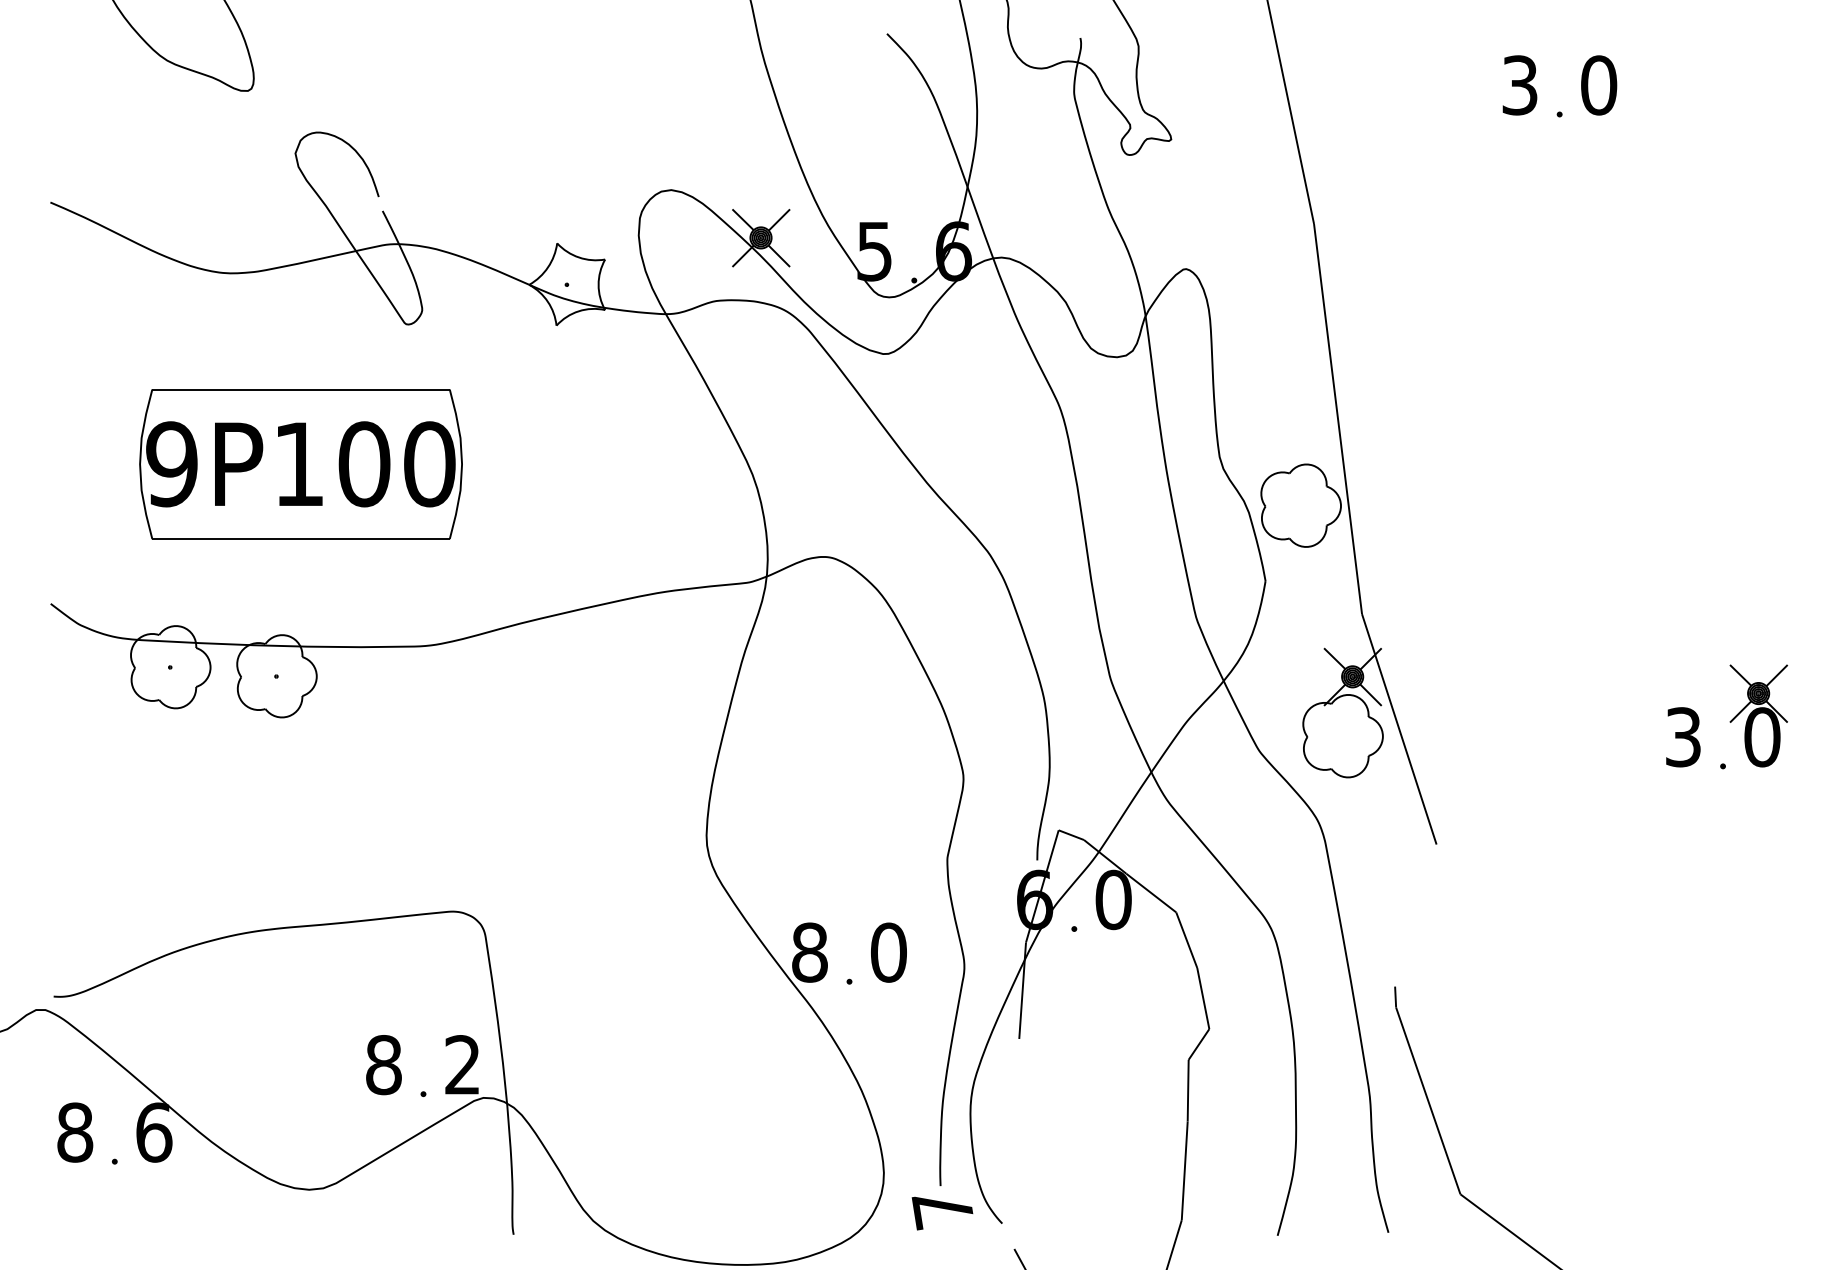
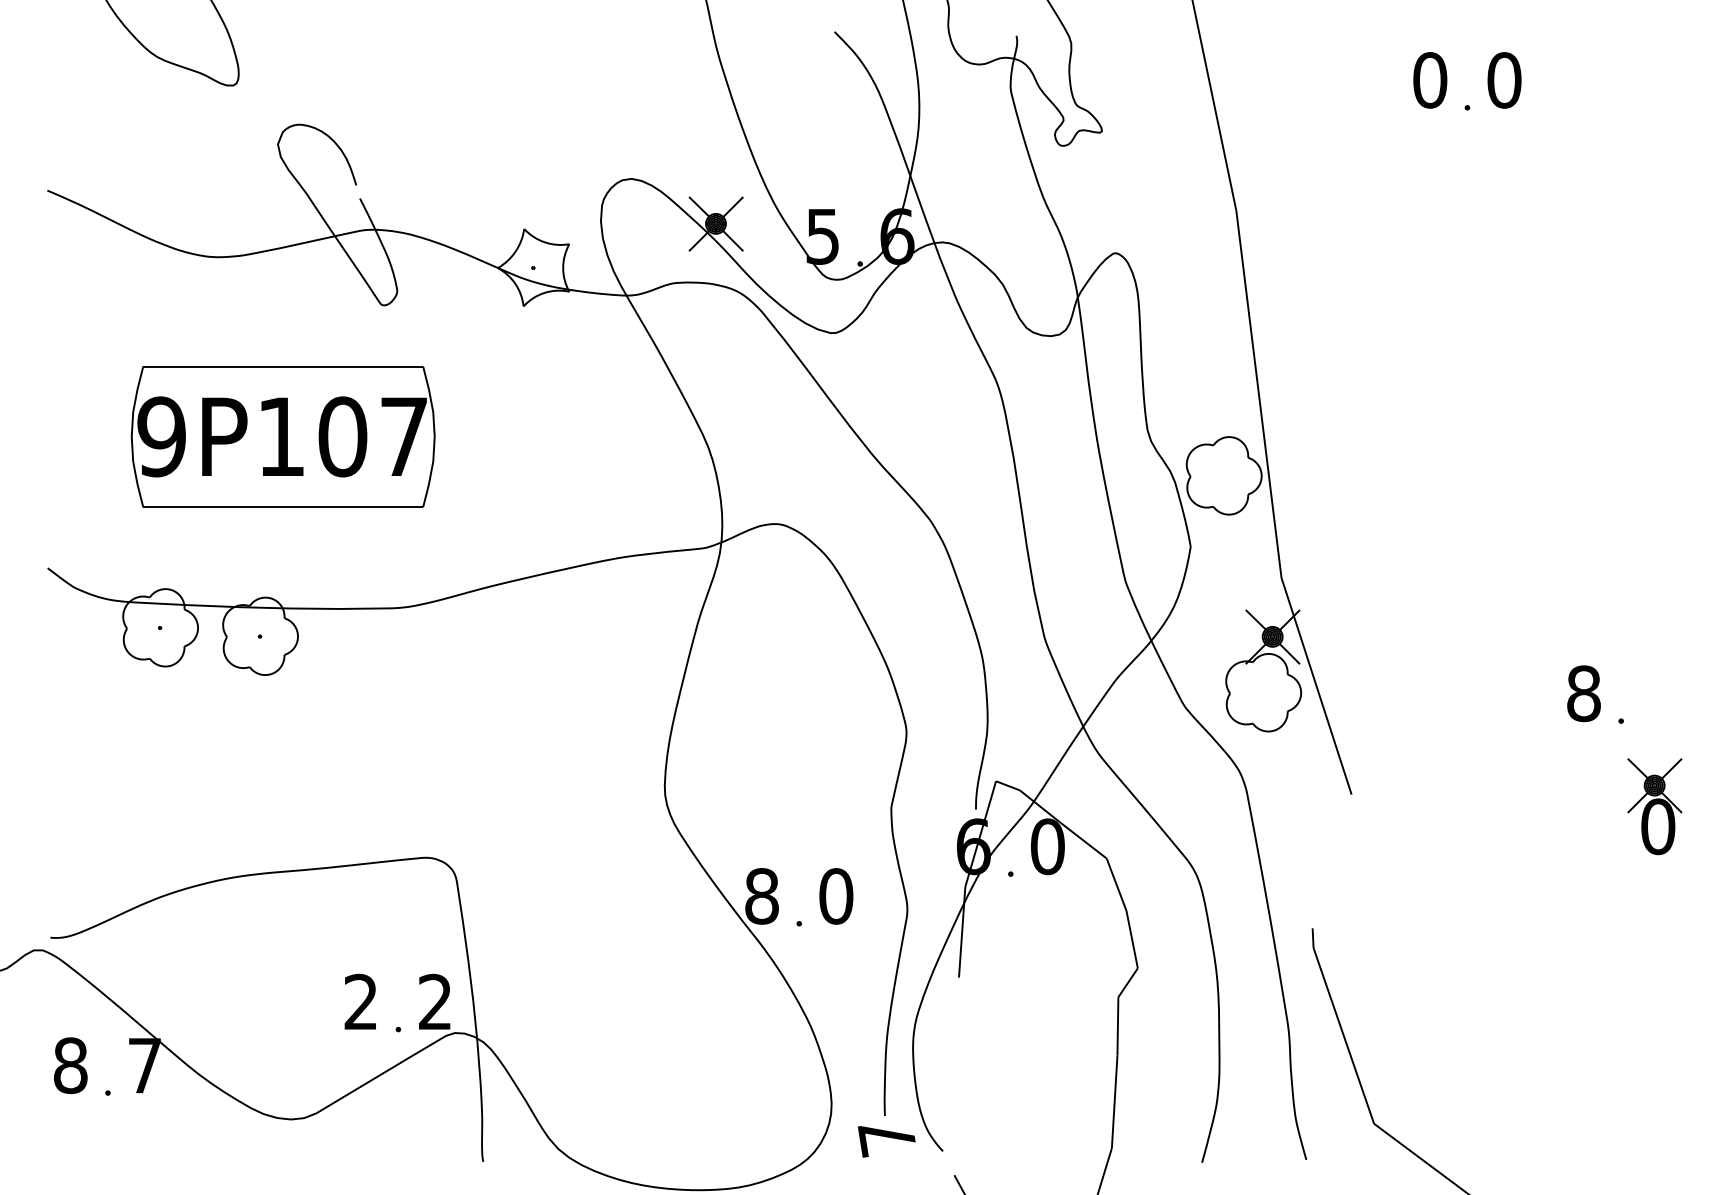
text: (1520, 85) -> (1430, 80), 3 -> 0
text: (429, 463) -> (404, 436), 9P100 -> 9P107
part: (1758, 715) -> (1654, 806), moved
text: (1682, 737) -> (1583, 693), 3 -> 8
text: (384, 1064) -> (361, 1001), 8 -> 2
text: (154, 1132) -> (145, 1065), 6 -> 7

